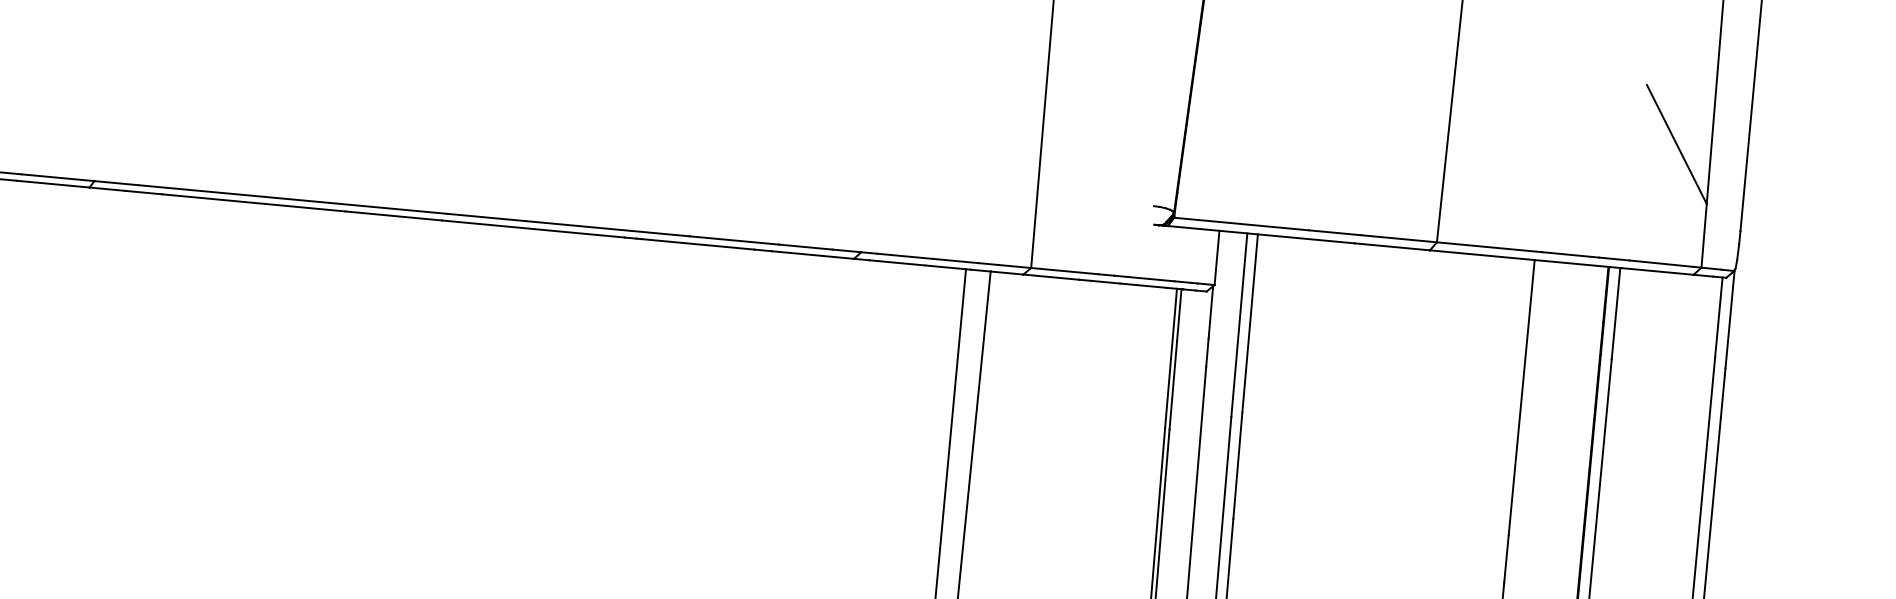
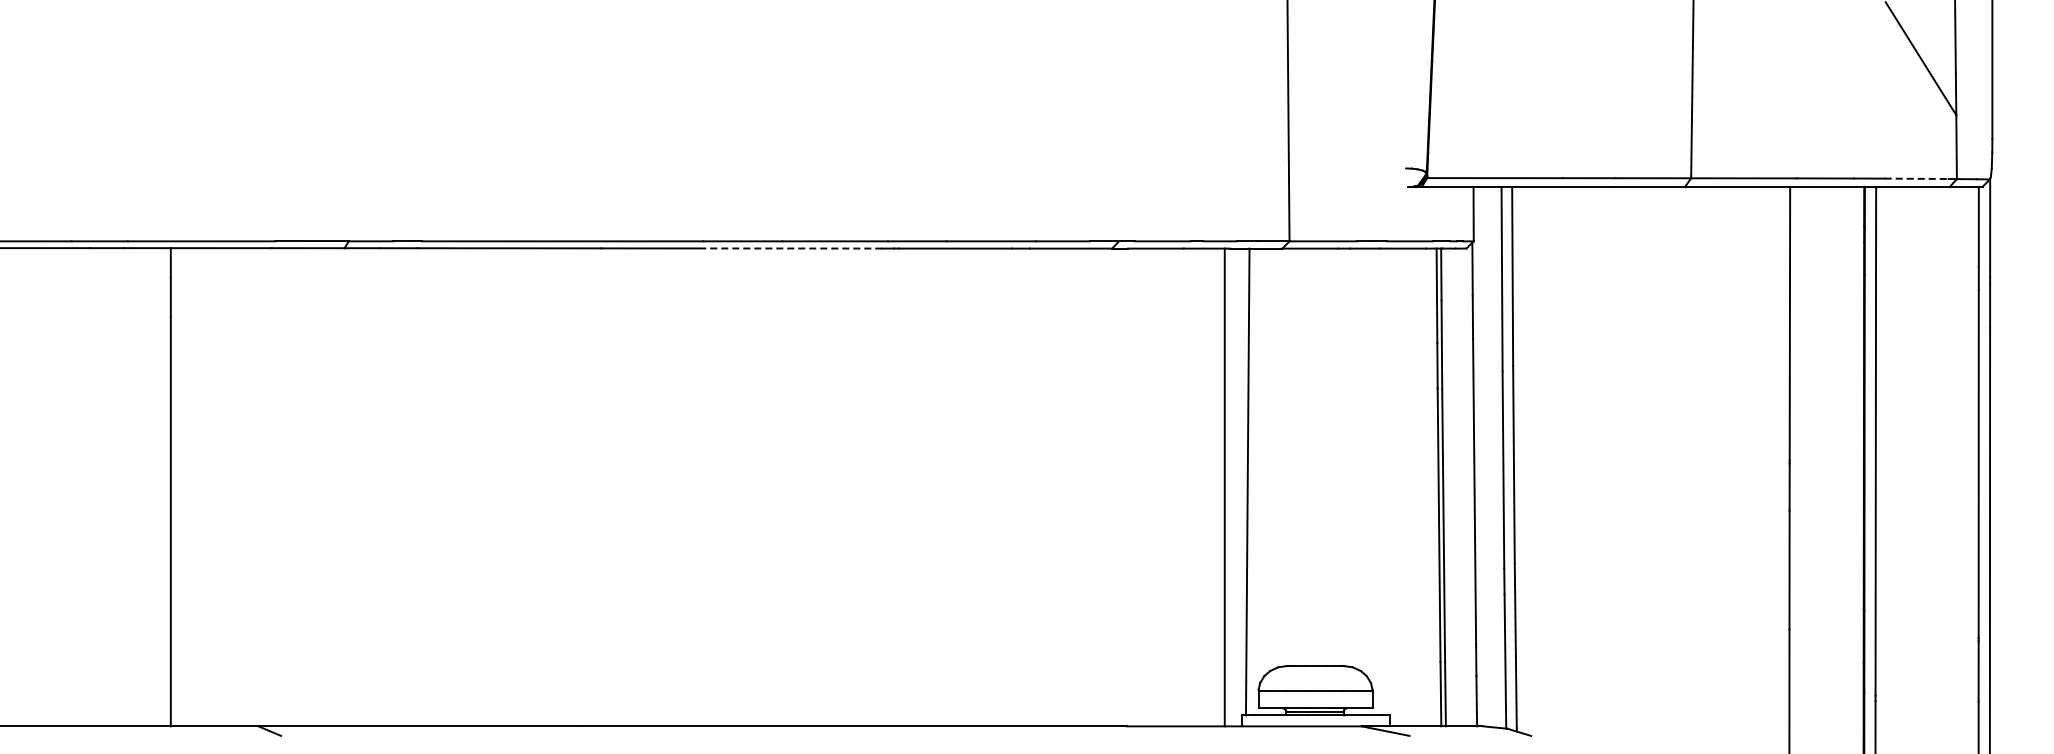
line: (533, 229) -> (790, 248), solid -> dashed
line: (1661, 263) -> (1916, 178), solid -> dashed

